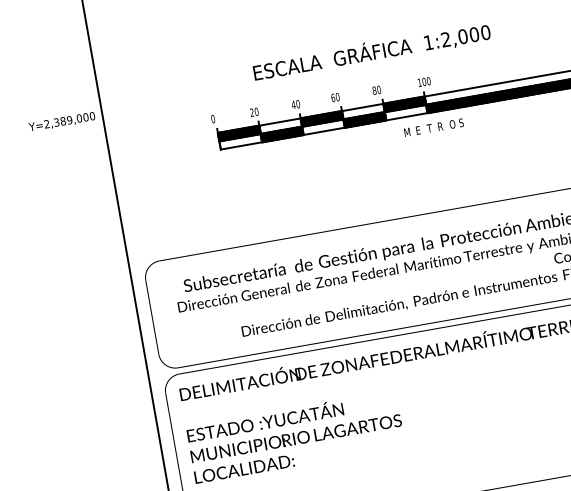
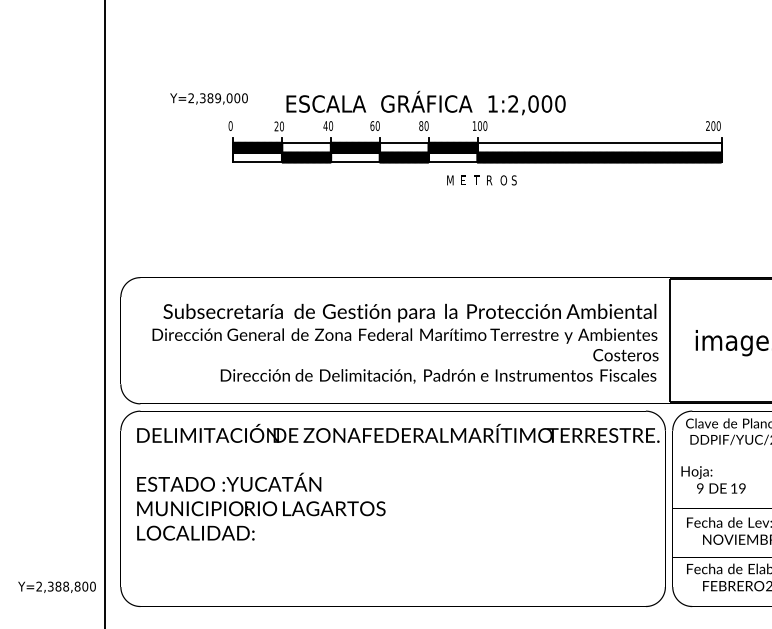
text: (371, 51) -> (425, 102), moved
text: (61, 121) -> (208, 98), moved

